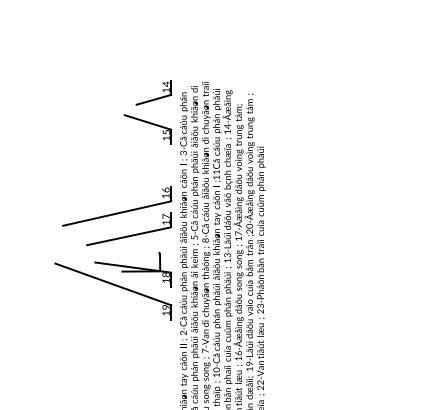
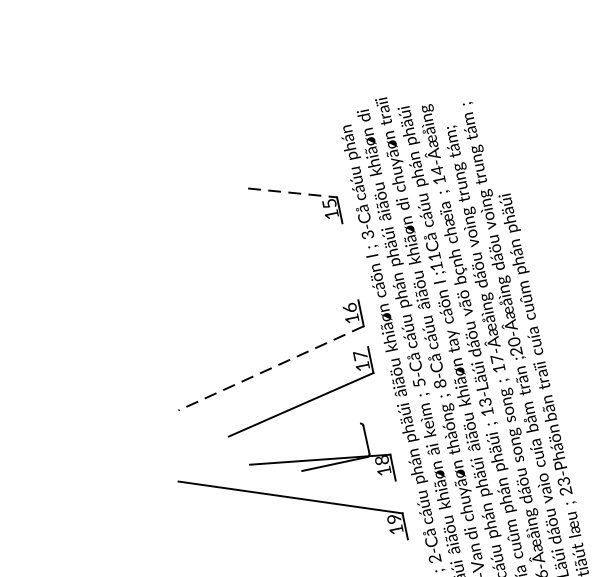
part: (154, 98) -> (295, 147), removed
line: (148, 122) -> (293, 192), solid -> dashed
line: (116, 213) -> (269, 368), solid -> dashed

